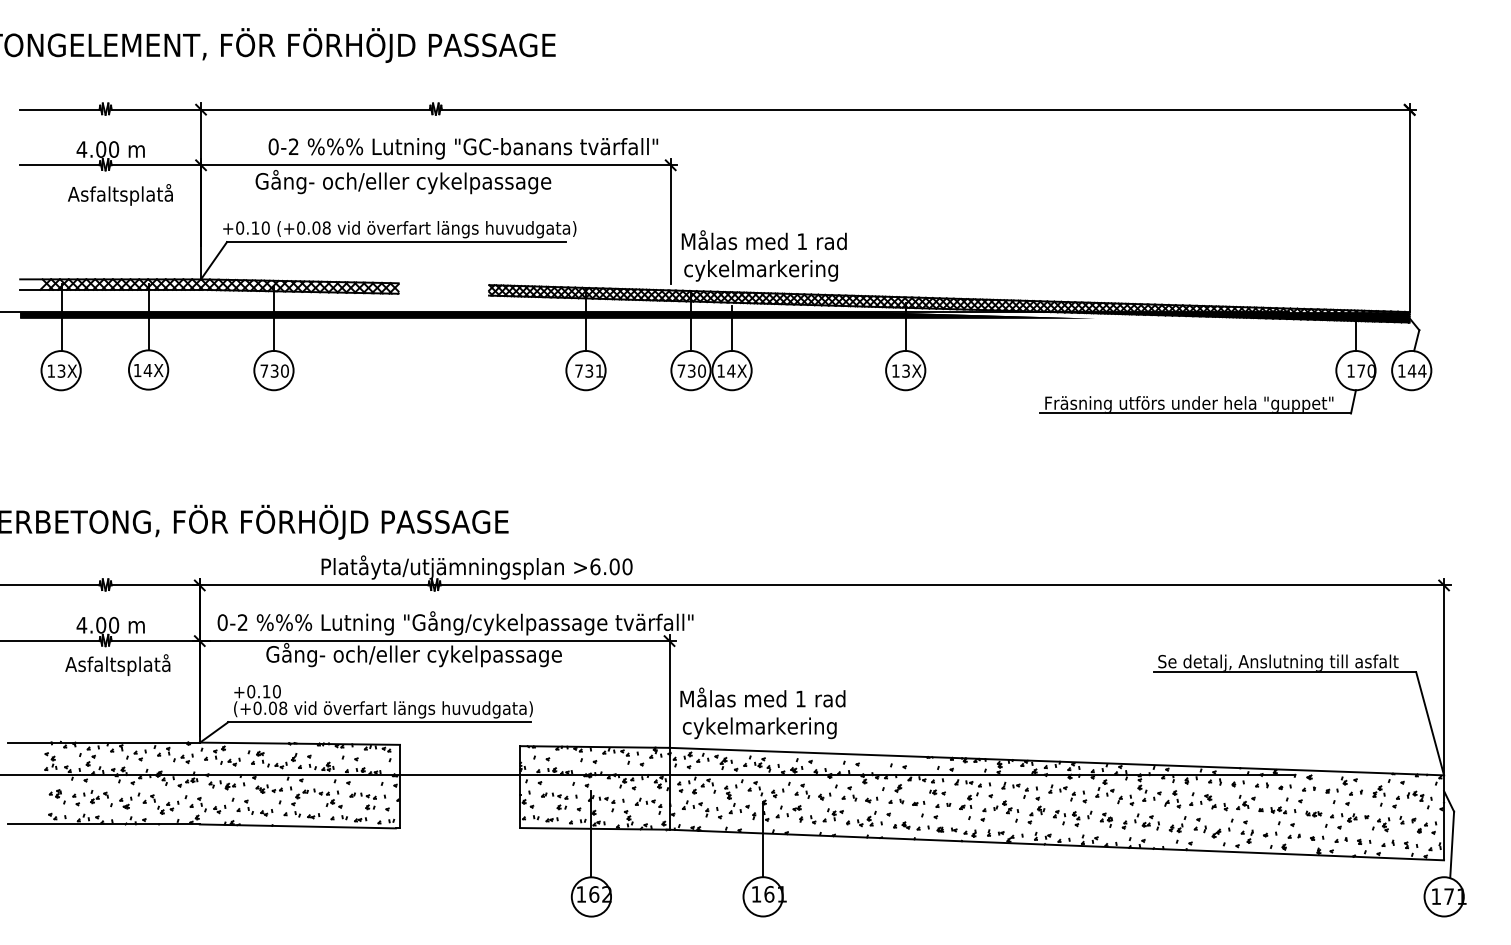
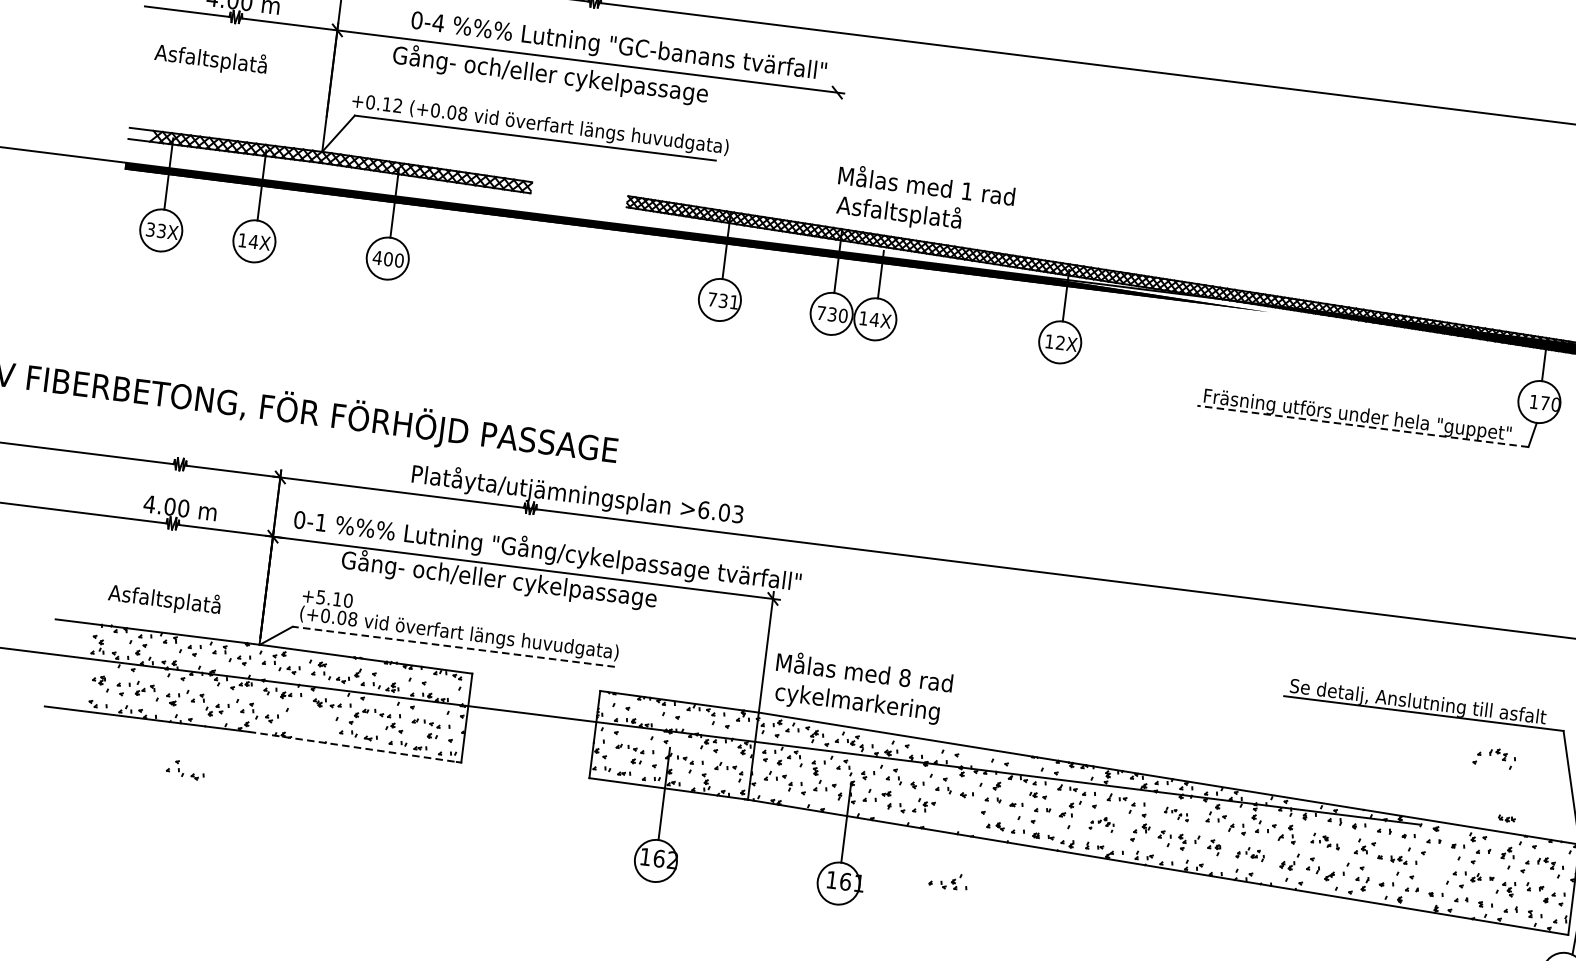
text: (293, 146) -> (438, 22), 0-2 -> 0-4
text: (120, 194) -> (211, 59), moved
line: (670, 220) -> (829, 151), removed
text: (265, 227) -> (397, 105), +0.10 -> +0.12
text: (760, 269) -> (919, 215), cykelmarkering -> Asfaltsplatå
text: (51, 370) -> (151, 229), 13X -> 33X
text: (269, 370) -> (383, 257), 730 -> 400
text: (905, 370) -> (1059, 342), 13X -> 12X
line: (1195, 413) -> (1362, 426), solid -> dashed
text: (627, 566) -> (738, 513), >6.00 -> >6.03
text: (242, 622) -> (320, 522), 0-2 -> 0-1
text: (117, 664) -> (164, 599), moved
text: (251, 691) -> (321, 597), +0.10 -> +5.10
text: (800, 698) -> (904, 677), 1 -> 8
part: (1355, 704) -> (1494, 757), added
line: (379, 722) -> (453, 647), solid -> dashed
part: (1067, 793) -> (1176, 813), size x0.6
part: (1208, 801) -> (1325, 841), size x0.7
part: (254, 807) -> (185, 769), moved
part: (999, 811) -> (1101, 824), size x0.6
part: (1313, 813) -> (1506, 818), moved
part: (864, 818) -> (948, 880), moved
part: (1140, 821) -> (1250, 853), size x0.7
line: (298, 826) -> (353, 747), solid -> dashed

